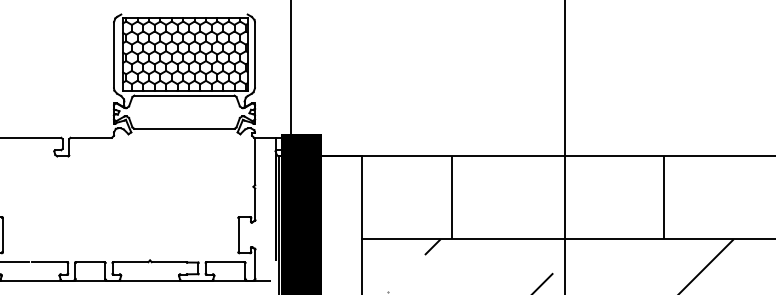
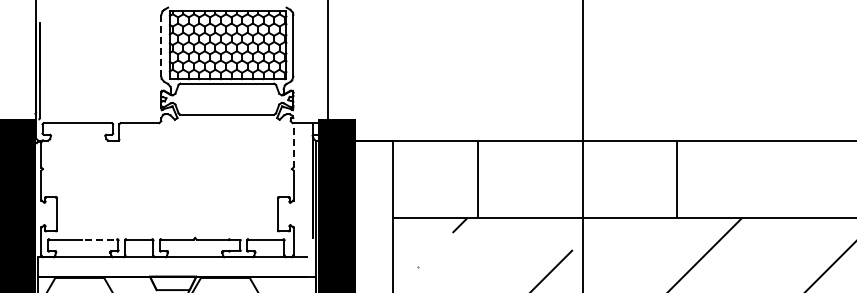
line: (114, 54) -> (161, 45), solid -> dashed
line: (255, 160) -> (293, 144), solid -> dashed
line: (50, 262) -> (101, 239), solid -> dashed

